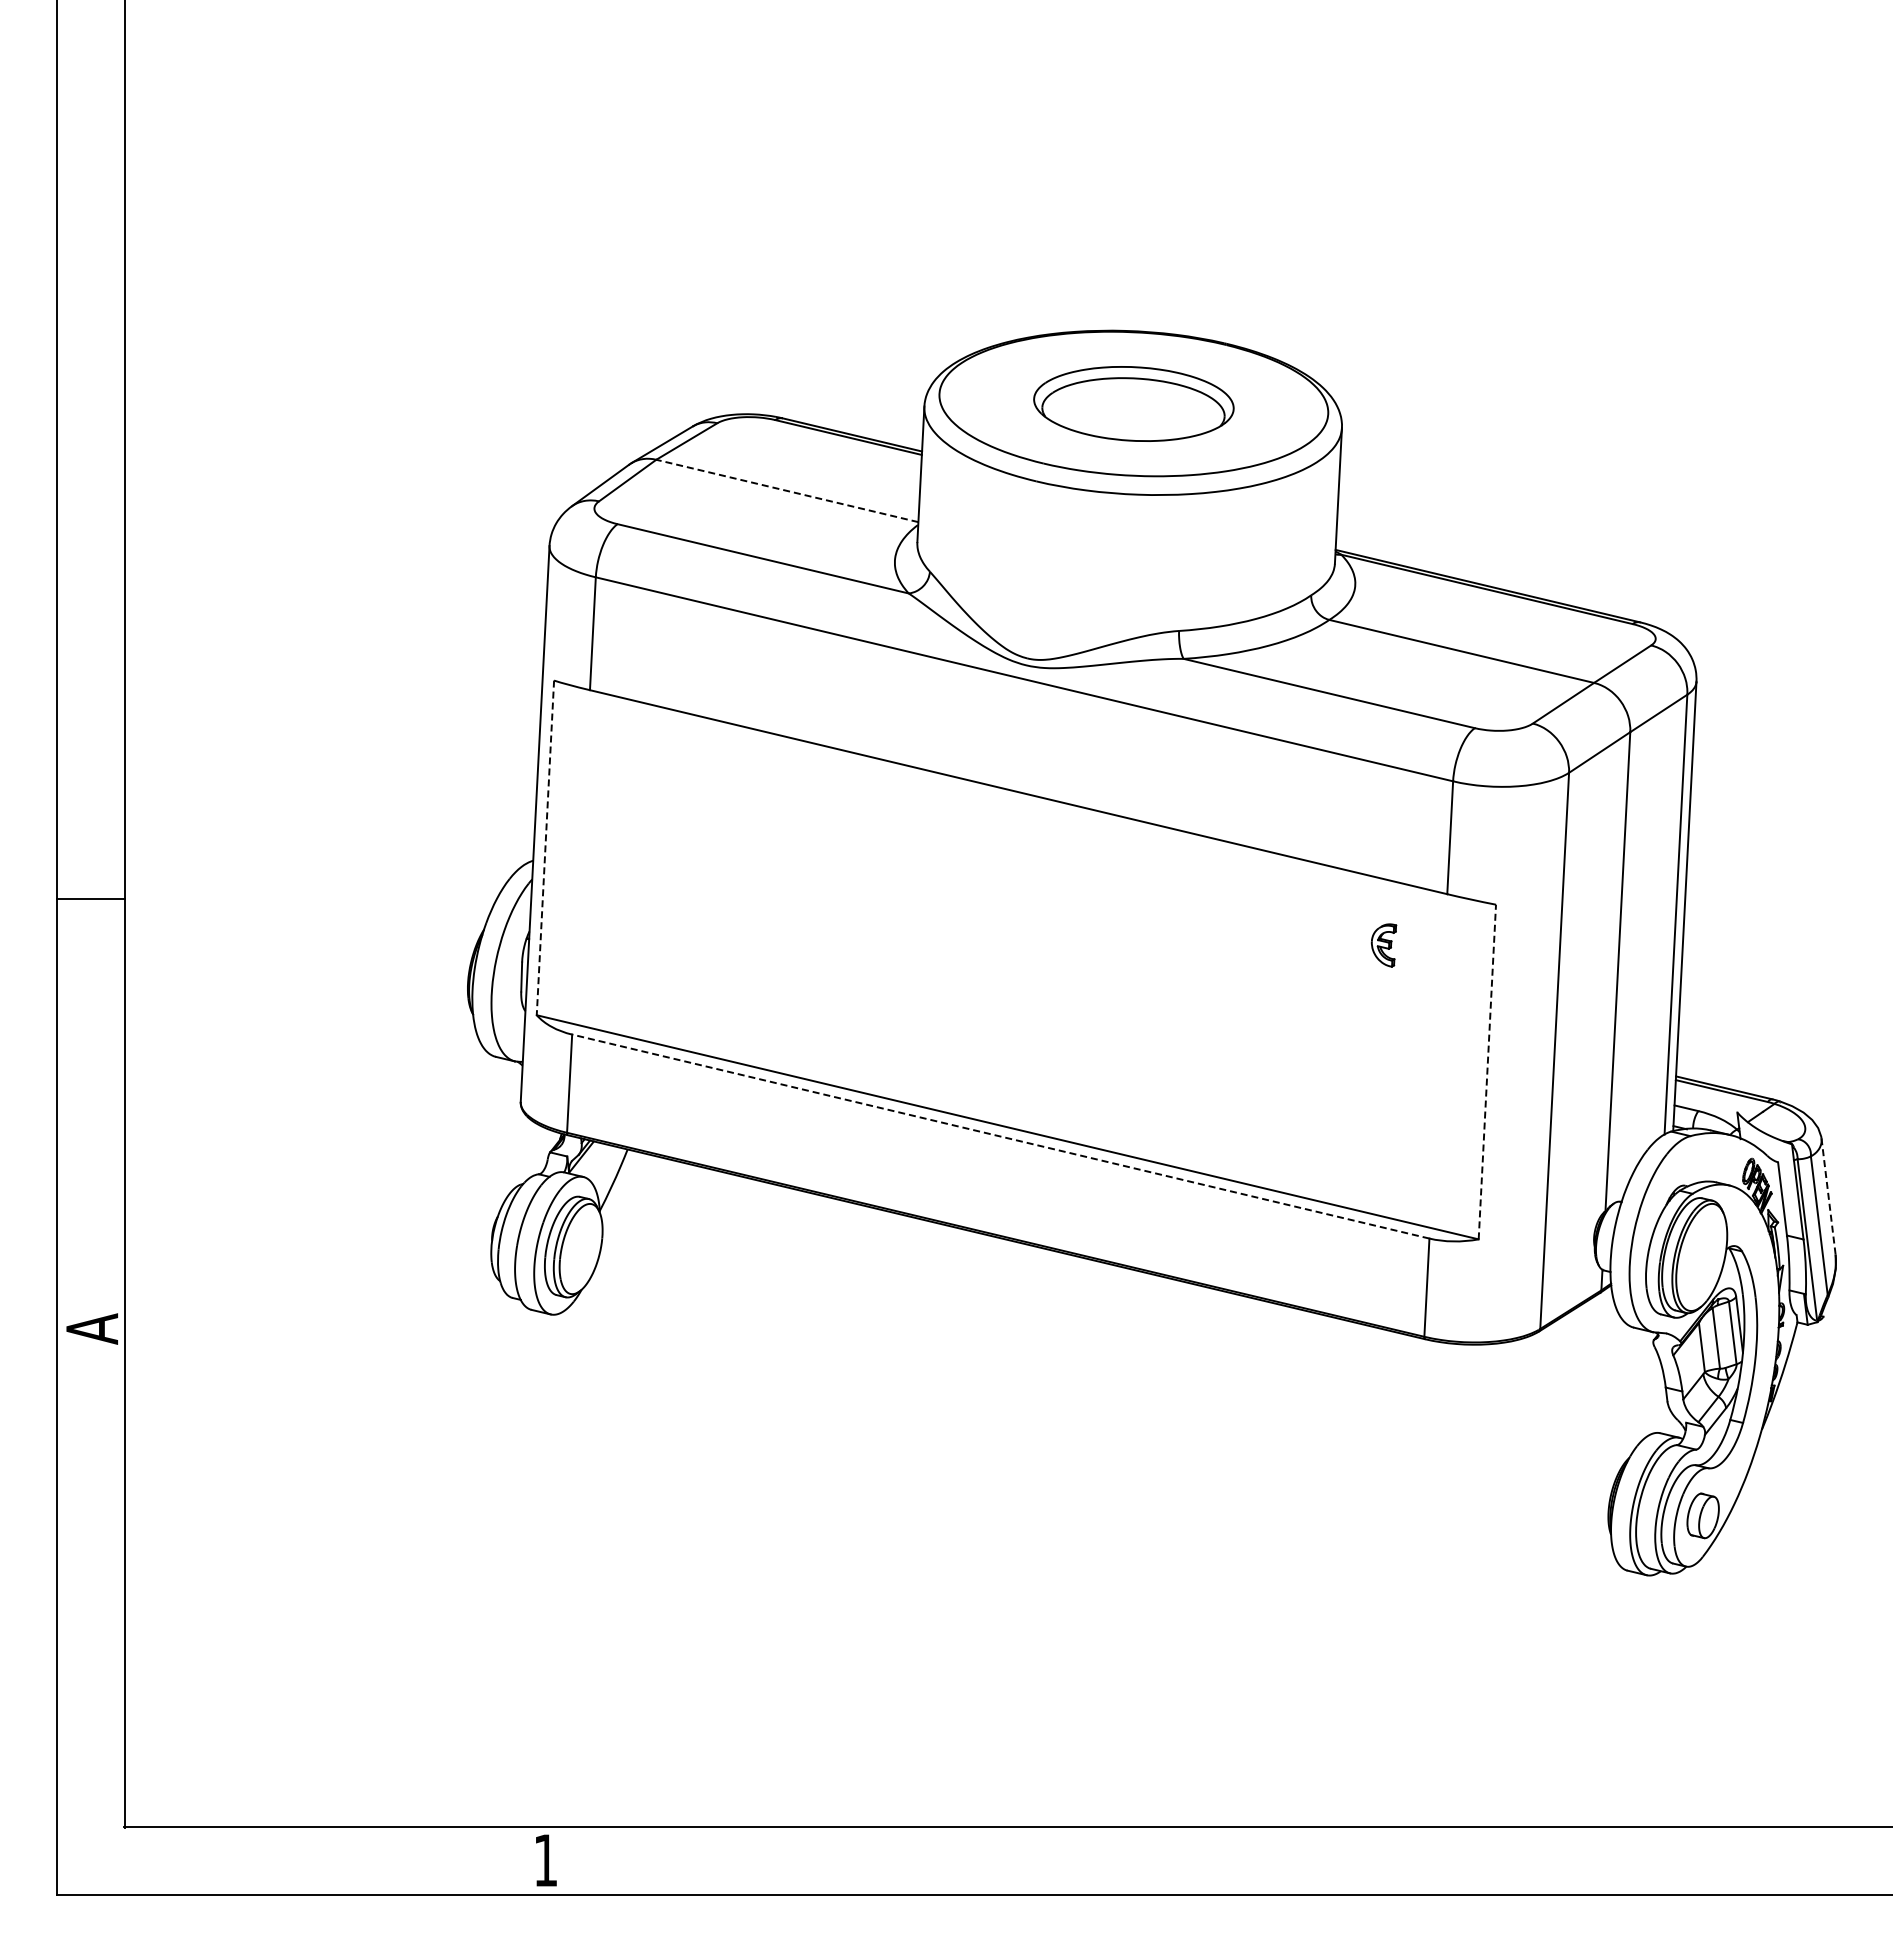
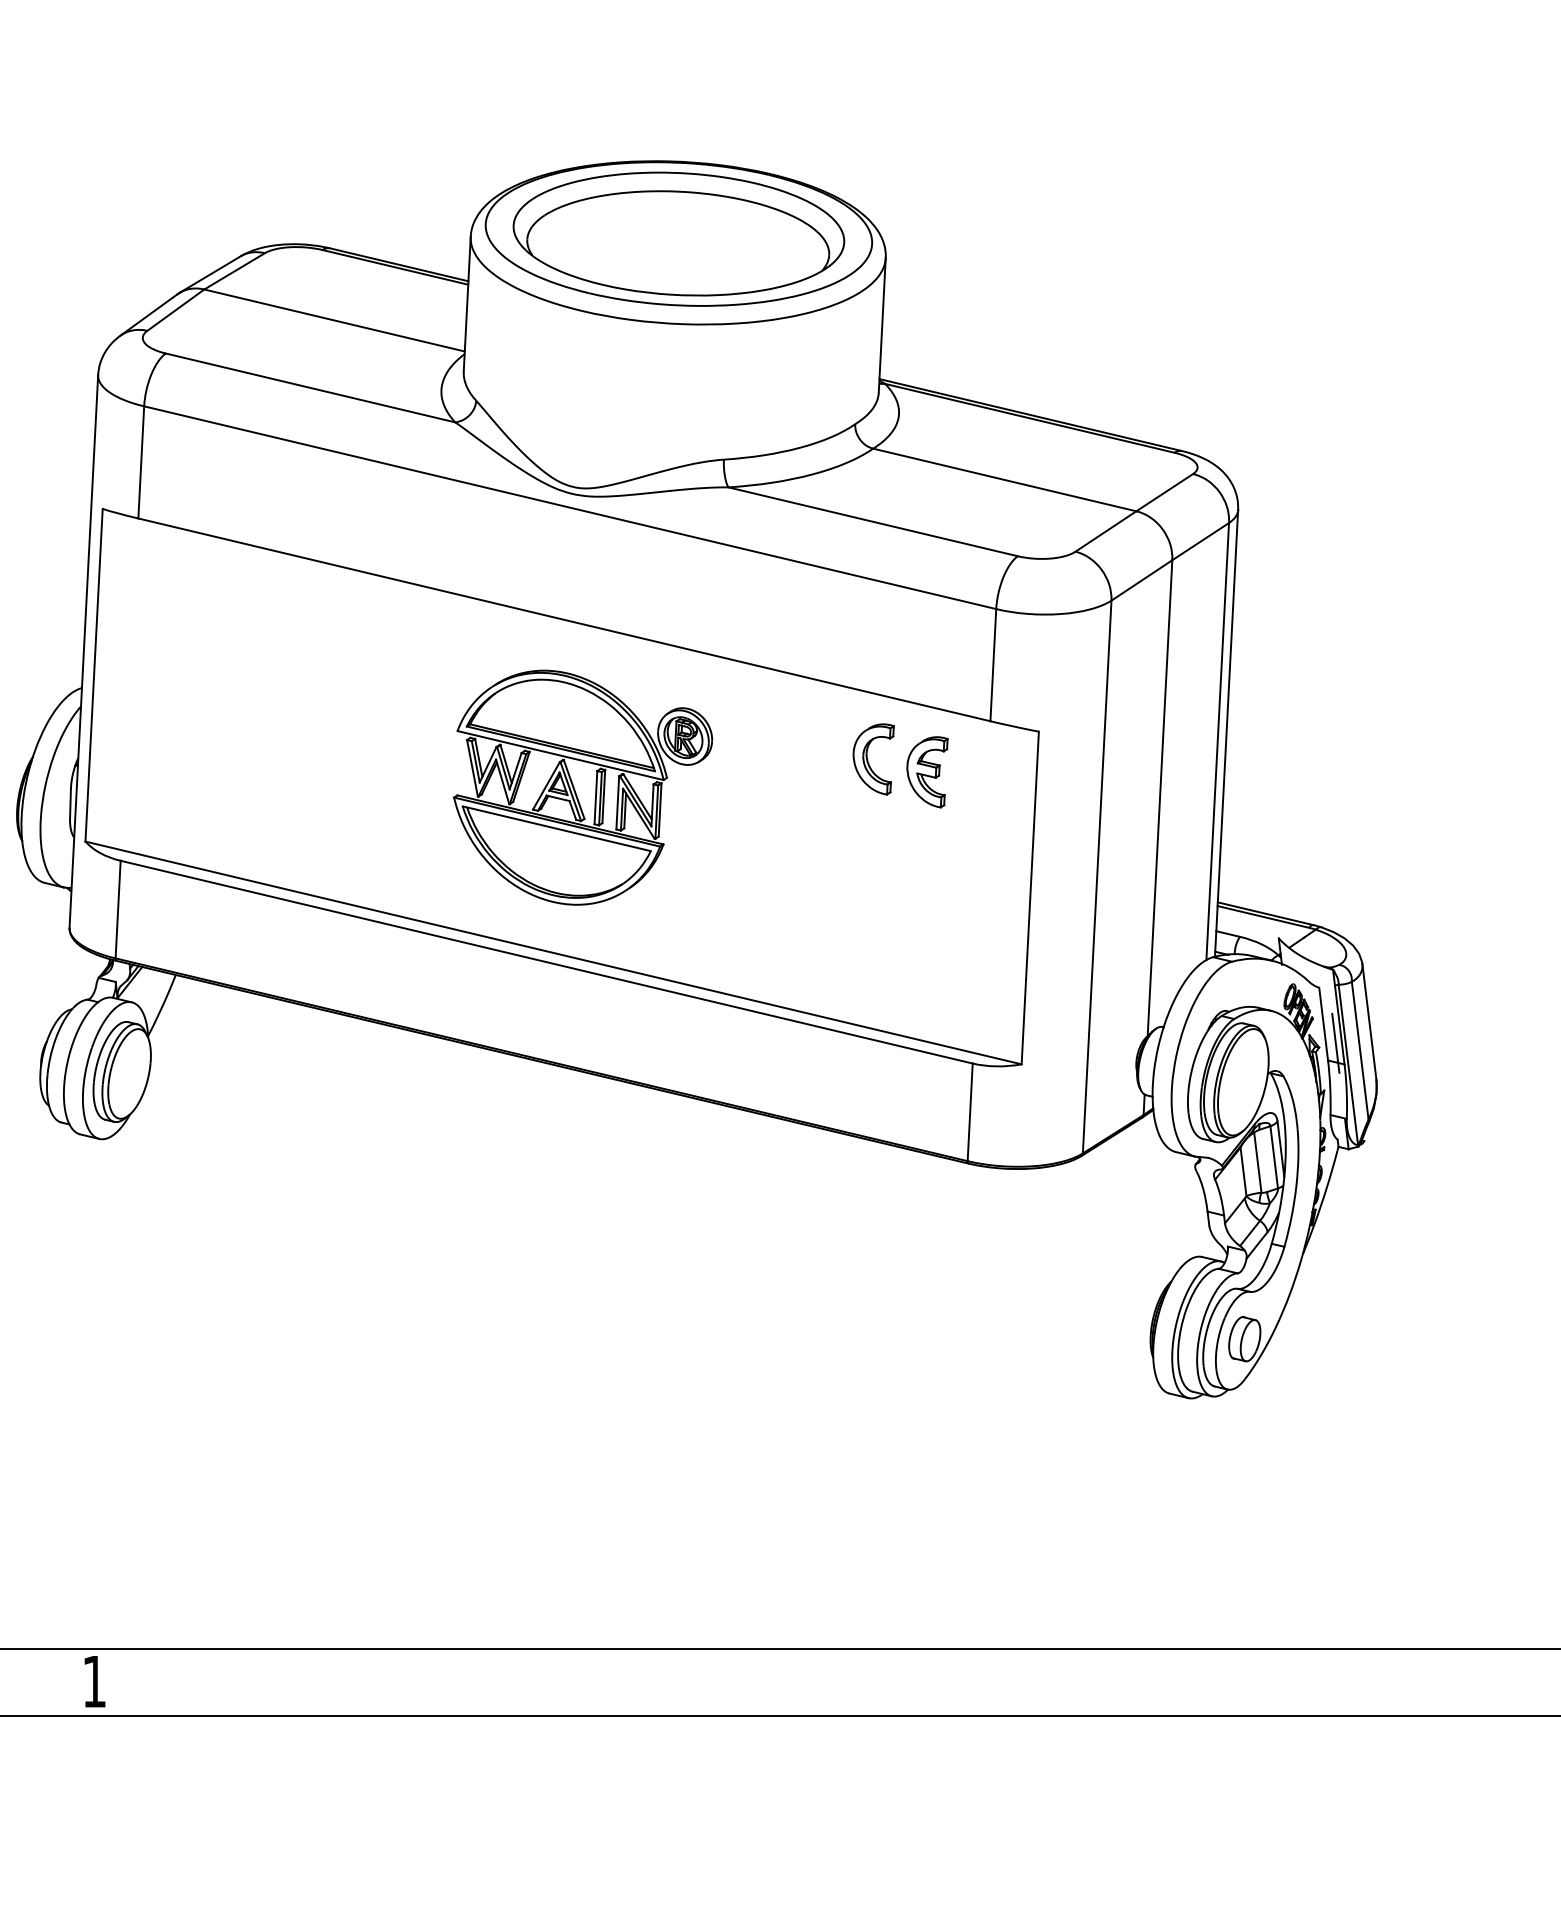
part: (1133, 403) -> (678, 233), size x1.67
line: (787, 490) -> (334, 320), dashed -> solid
line: (545, 847) -> (94, 674), dashed -> solid
part: (1329, 932) -> (873, 759), added
part: (1383, 945) -> (927, 772), size x1.67
part: (1037, 960) -> (583, 787), added
line: (1487, 1072) -> (1030, 898), dashed -> solid
line: (1000, 1136) -> (546, 962), dashed -> solid
line: (1828, 1196) -> (1369, 1021), dashed -> solid
line: (1794, 1217) -> (1335, 1042), added

